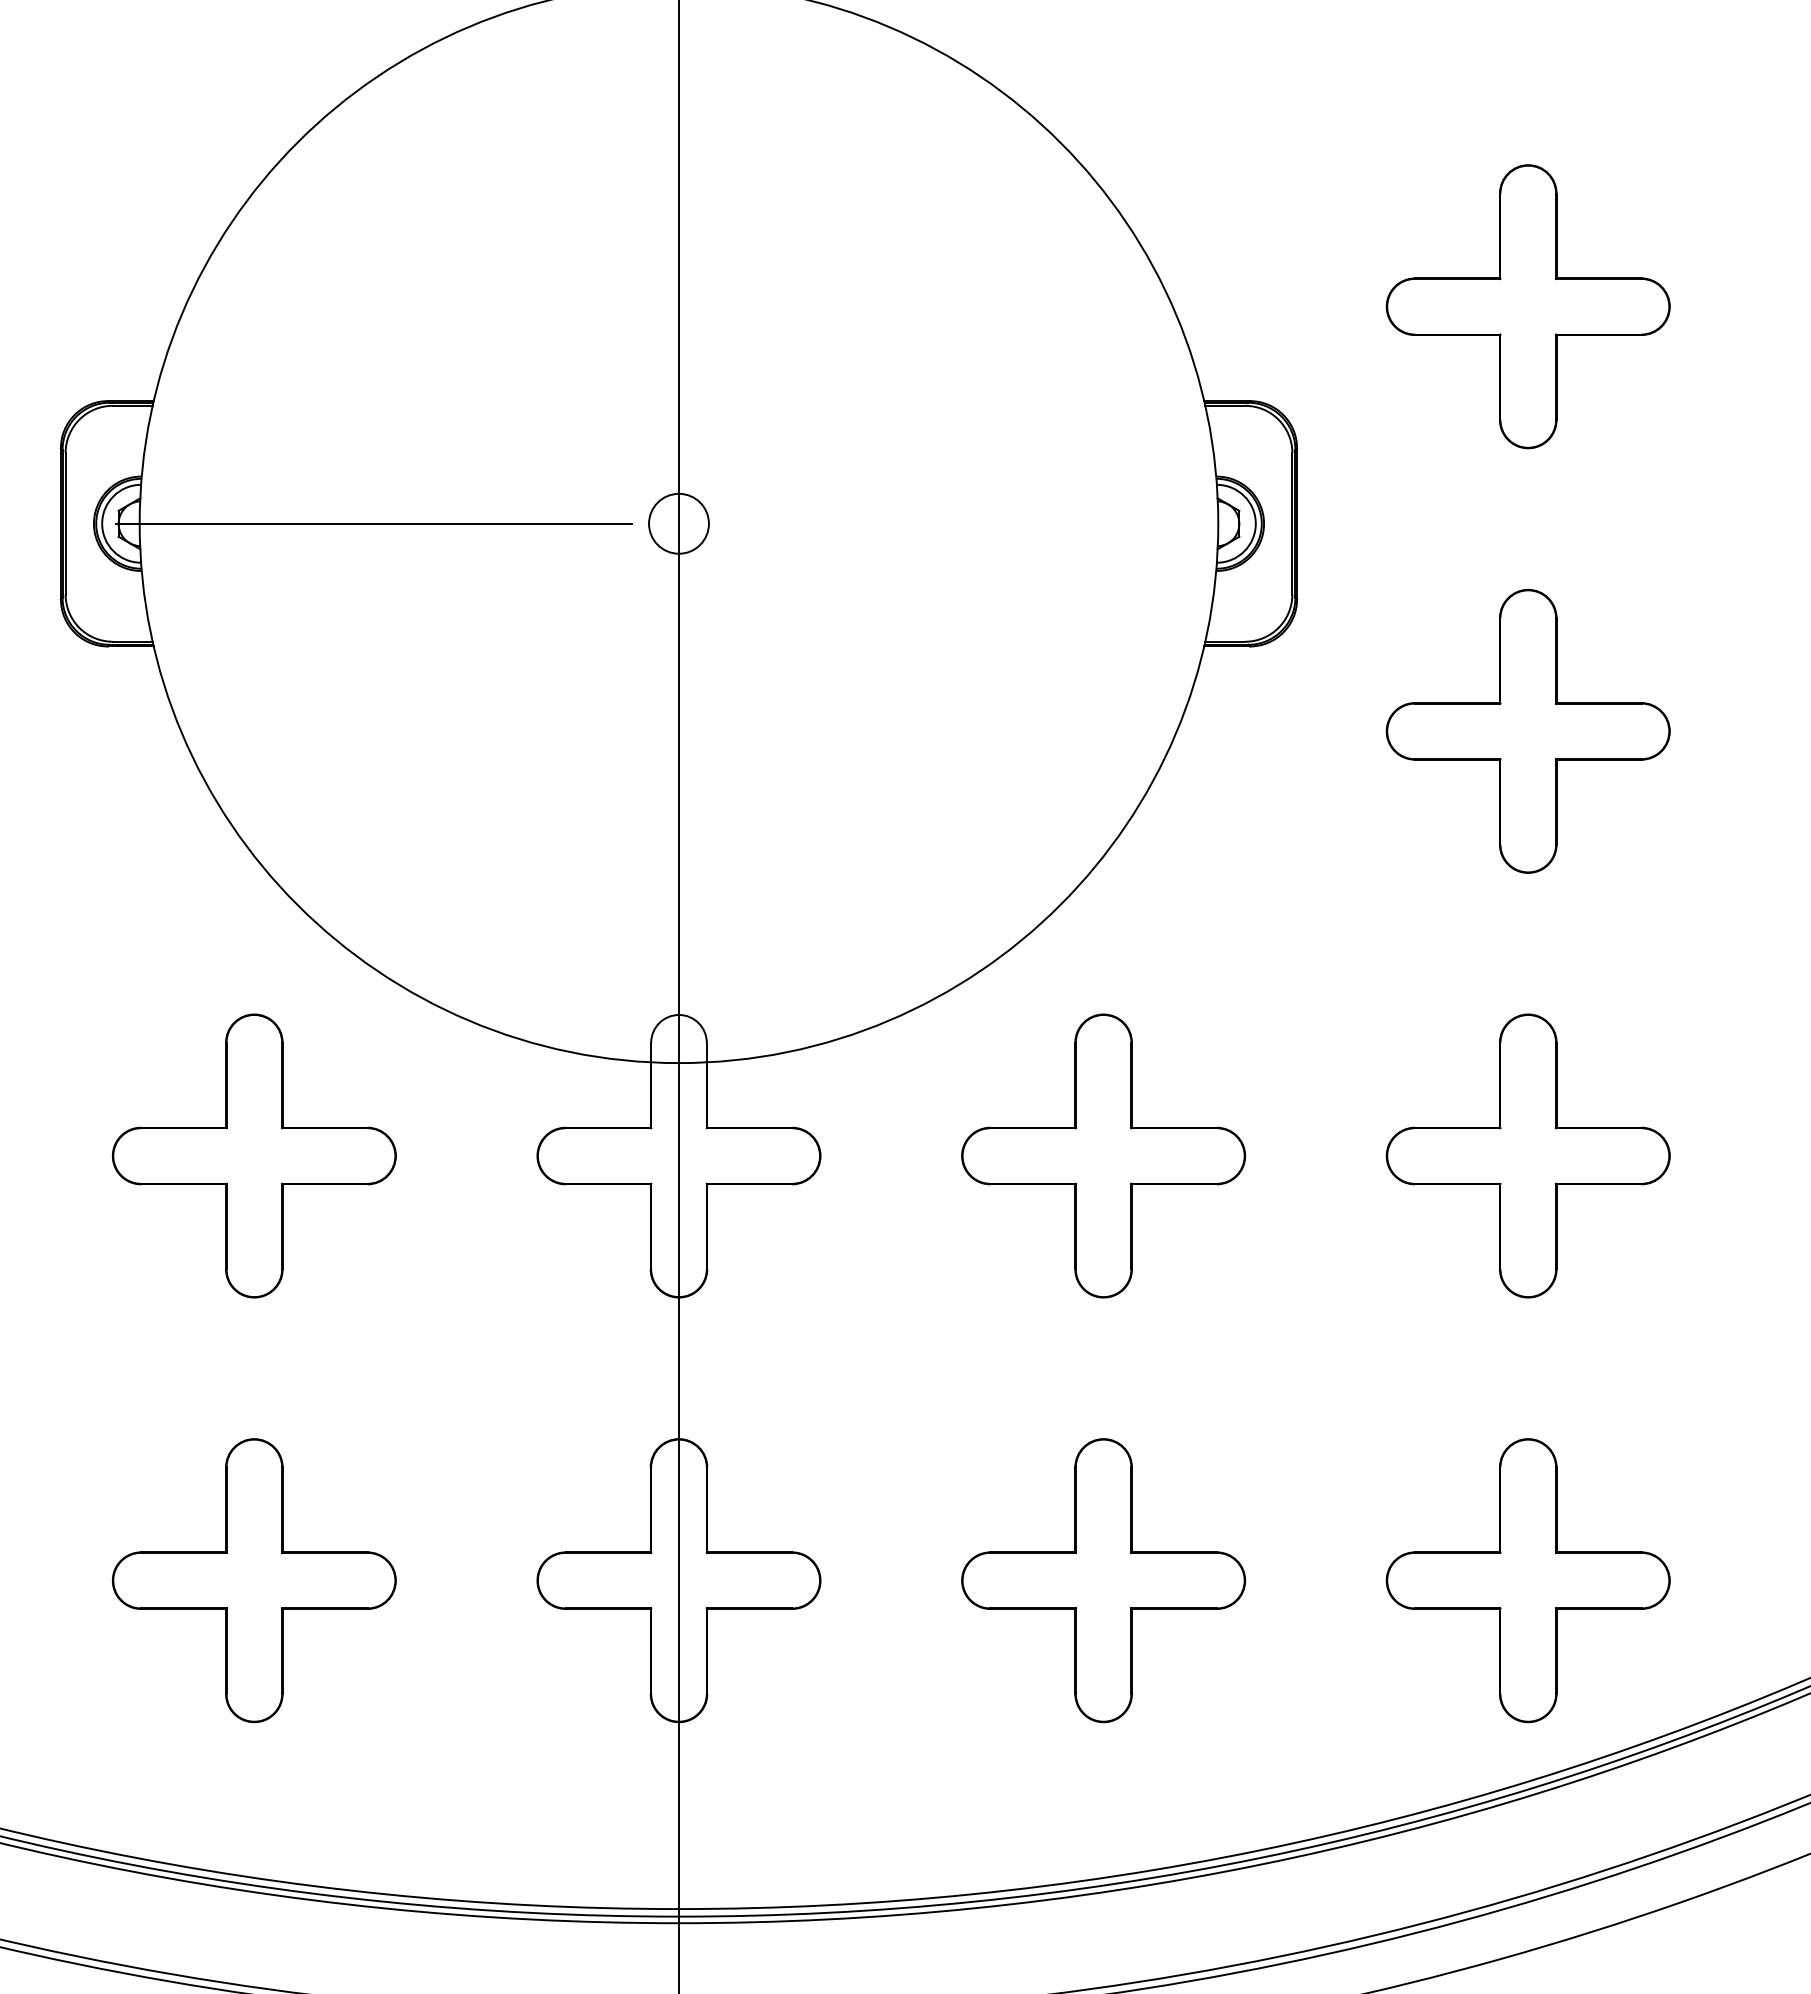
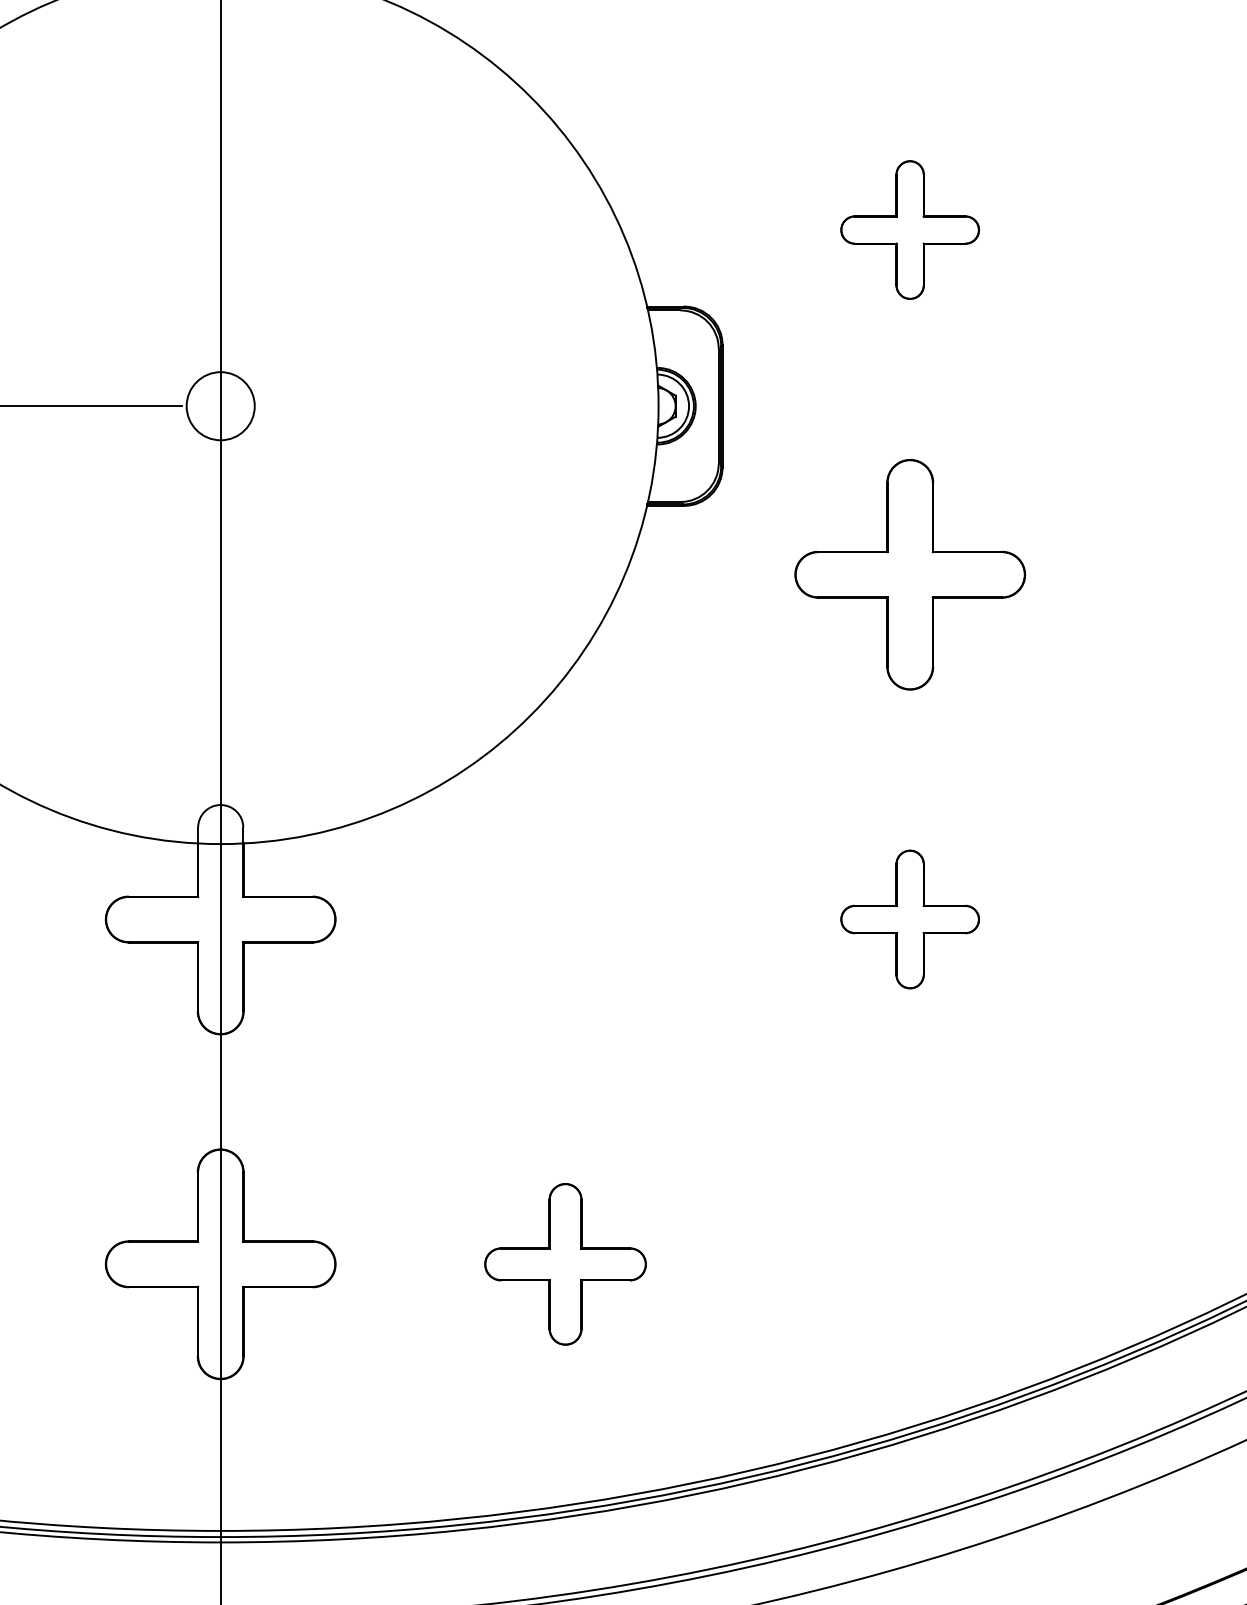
part: (1527, 306) -> (909, 229), size x0.6
circle: (678, 523) -> (220, 405), size x1.4
part: (1103, 1155) -> (565, 919), removed
part: (1527, 1155) -> (909, 919), size x0.6
part: (1103, 1580) -> (565, 1264), size x0.7
part: (1527, 1580) -> (909, 1264), removed

